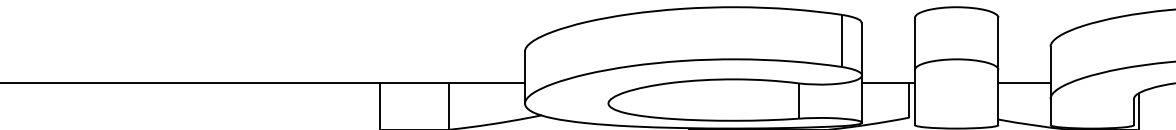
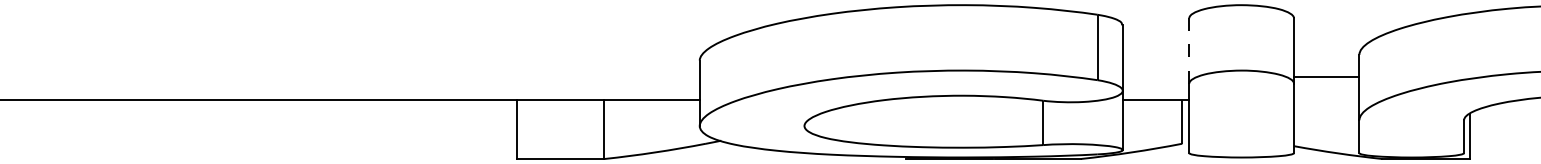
line: (915, 43) -> (1189, 50), solid -> dashed
line: (1024, 83) -> (1326, 77), moved

